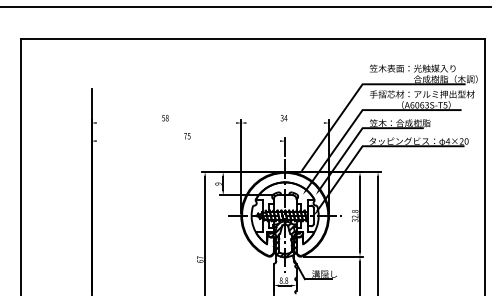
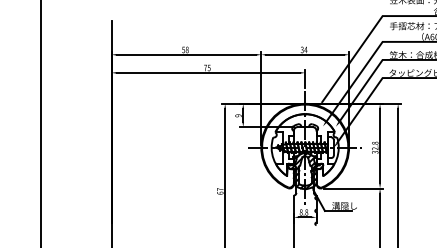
line: (166, 123) -> (186, 55), added
line: (284, 123) -> (304, 55), added
line: (187, 141) -> (207, 73), added

